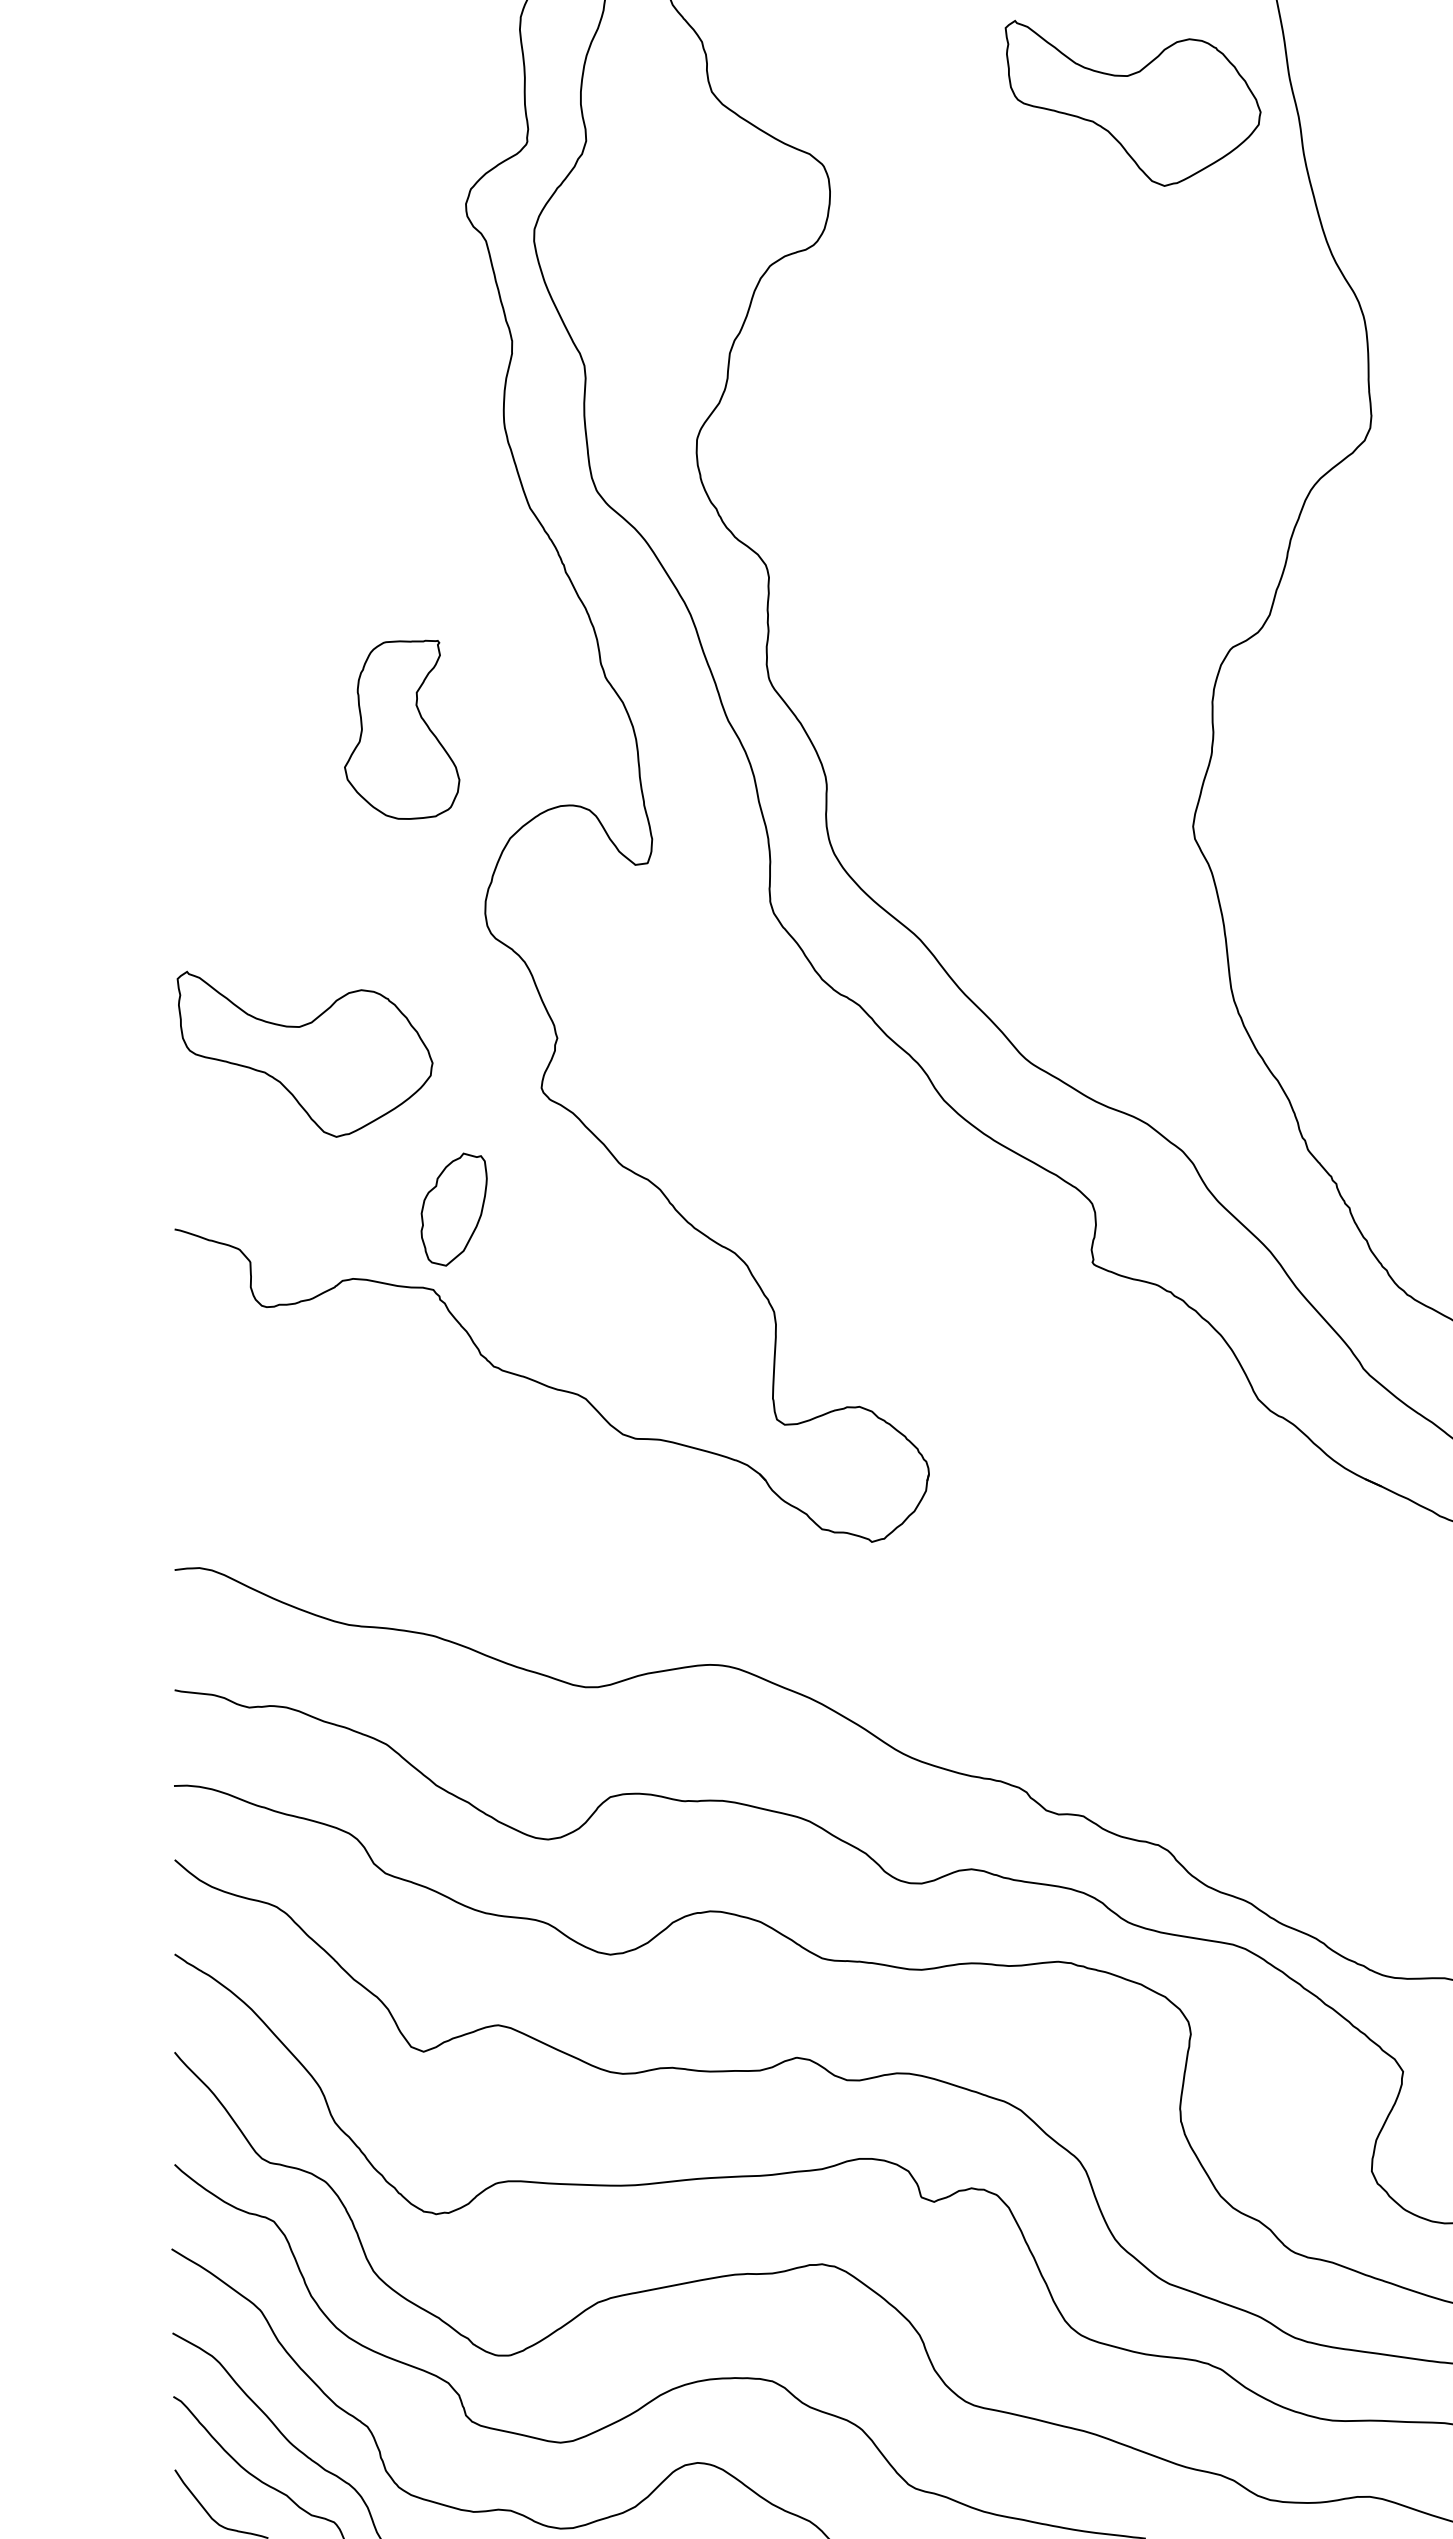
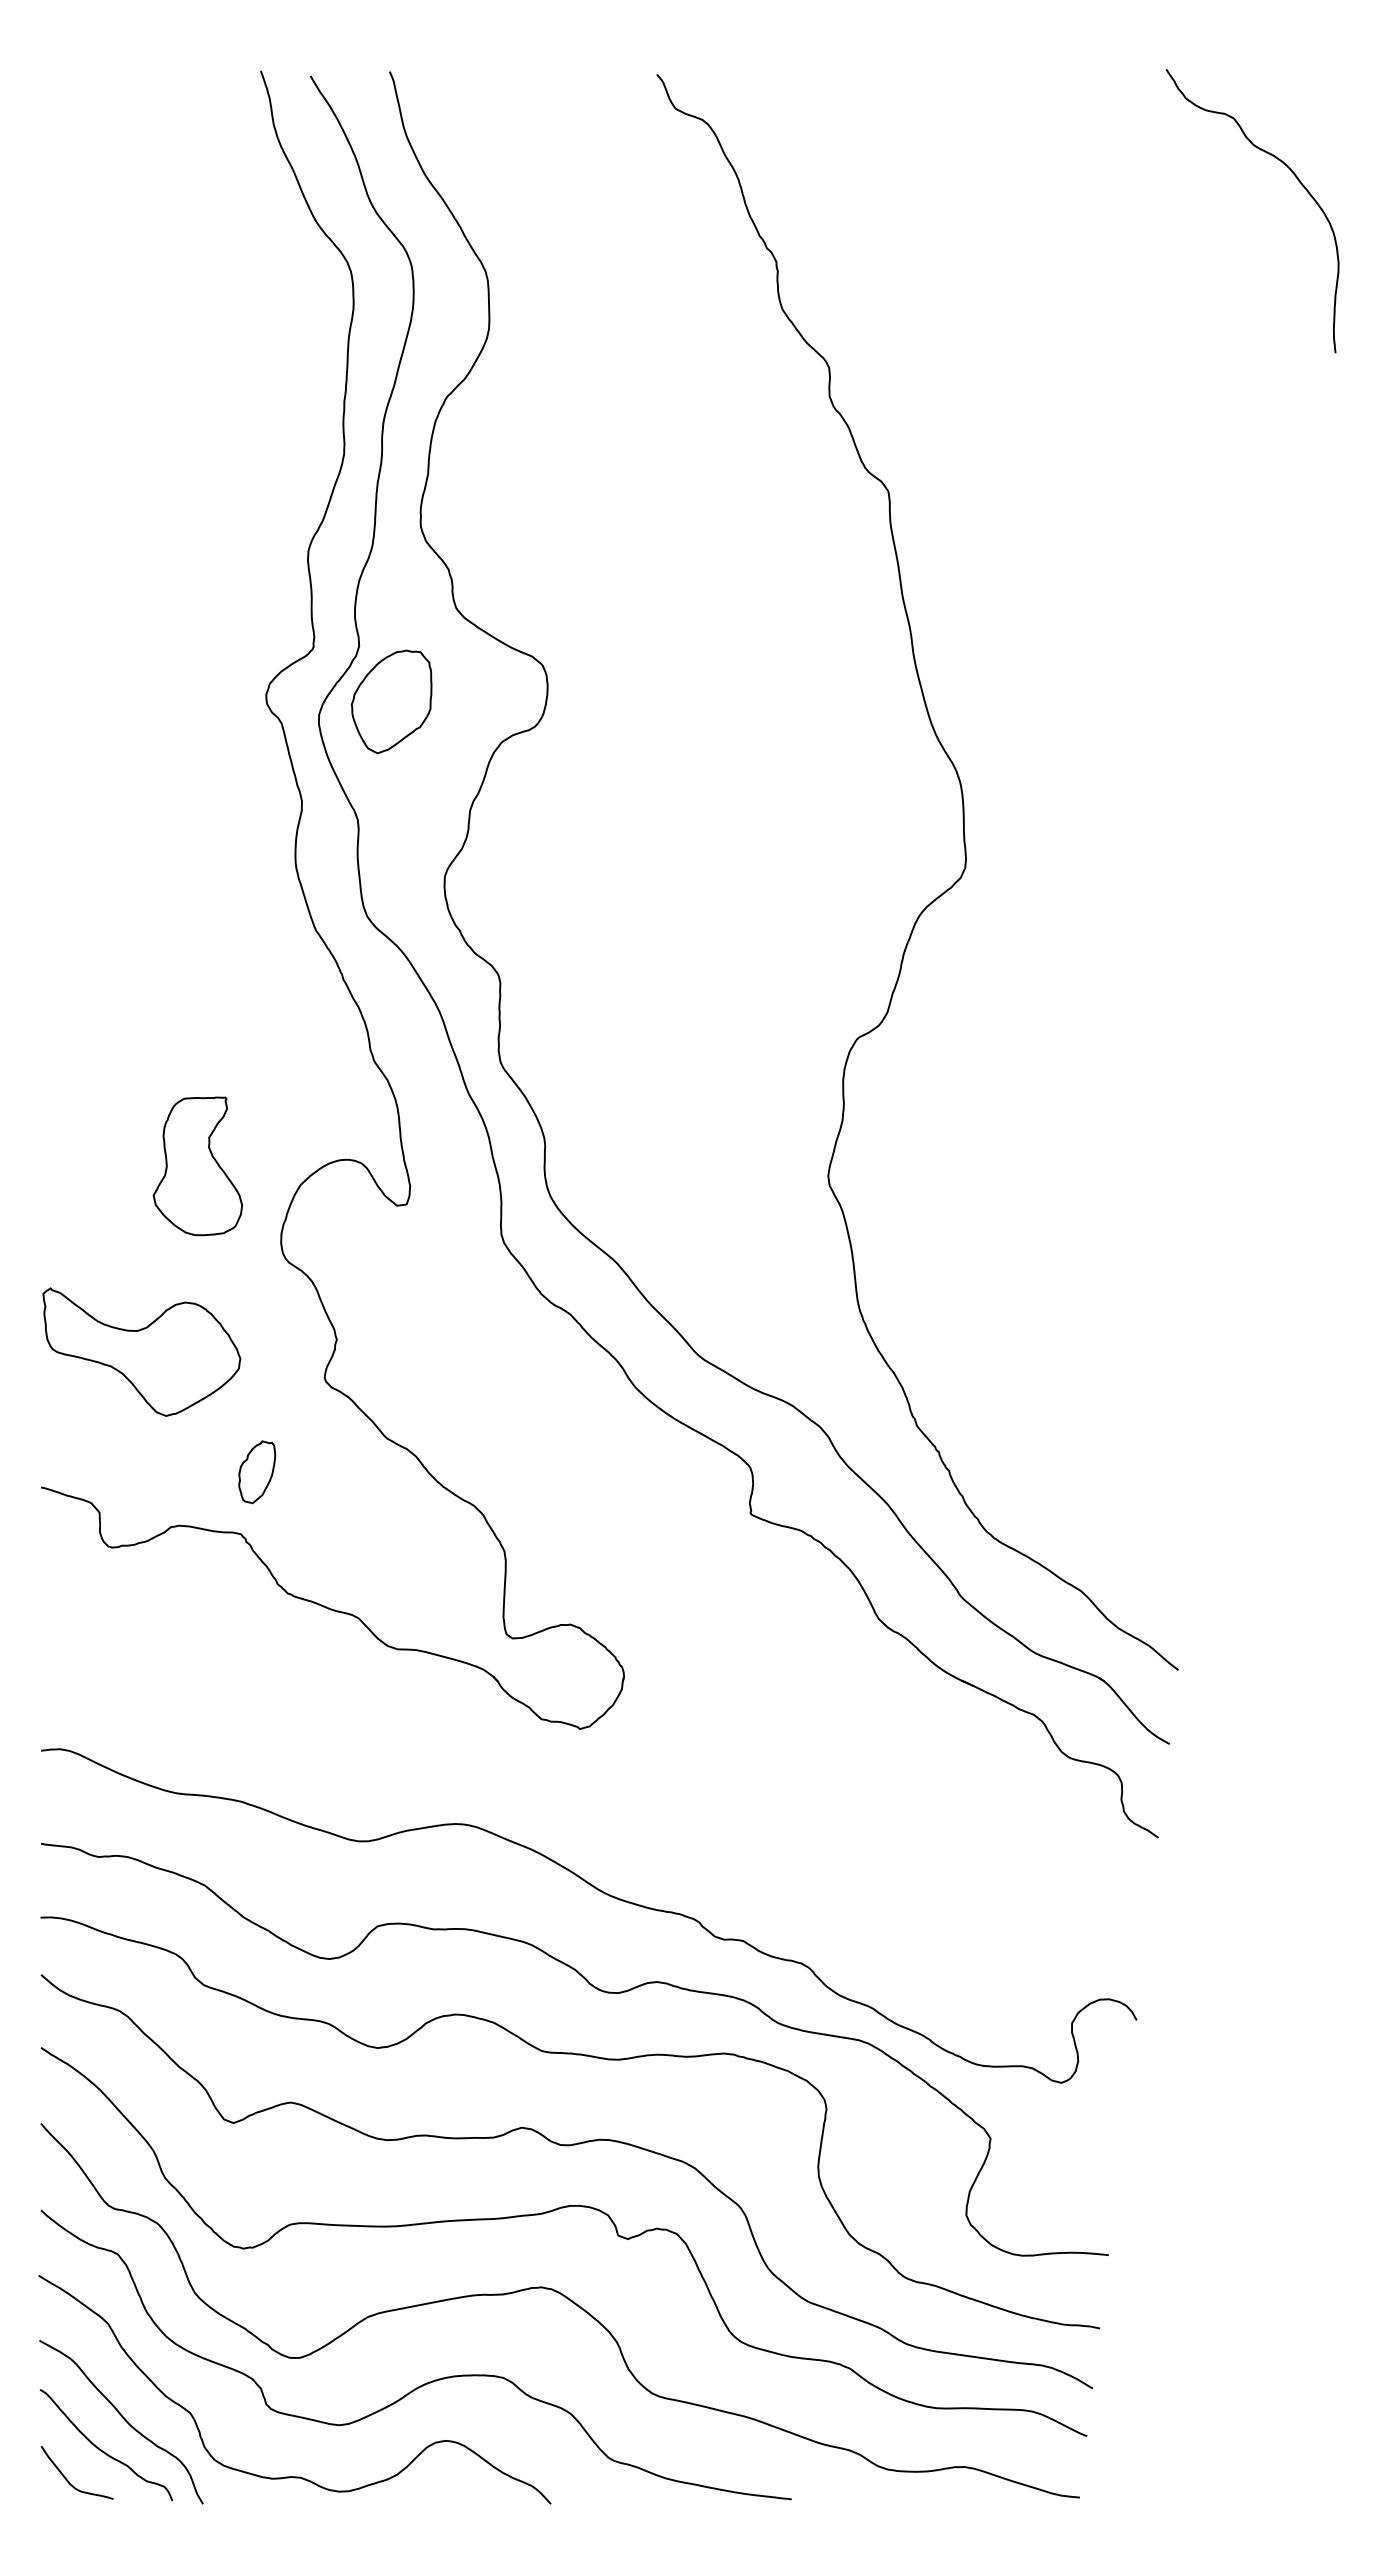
part: (1132, 102) -> (781, 616), removed
part: (628, 212) -> (391, 701), added
part: (401, 730) -> (197, 1166), moved
part: (454, 1210) -> (257, 1472), size x0.71

